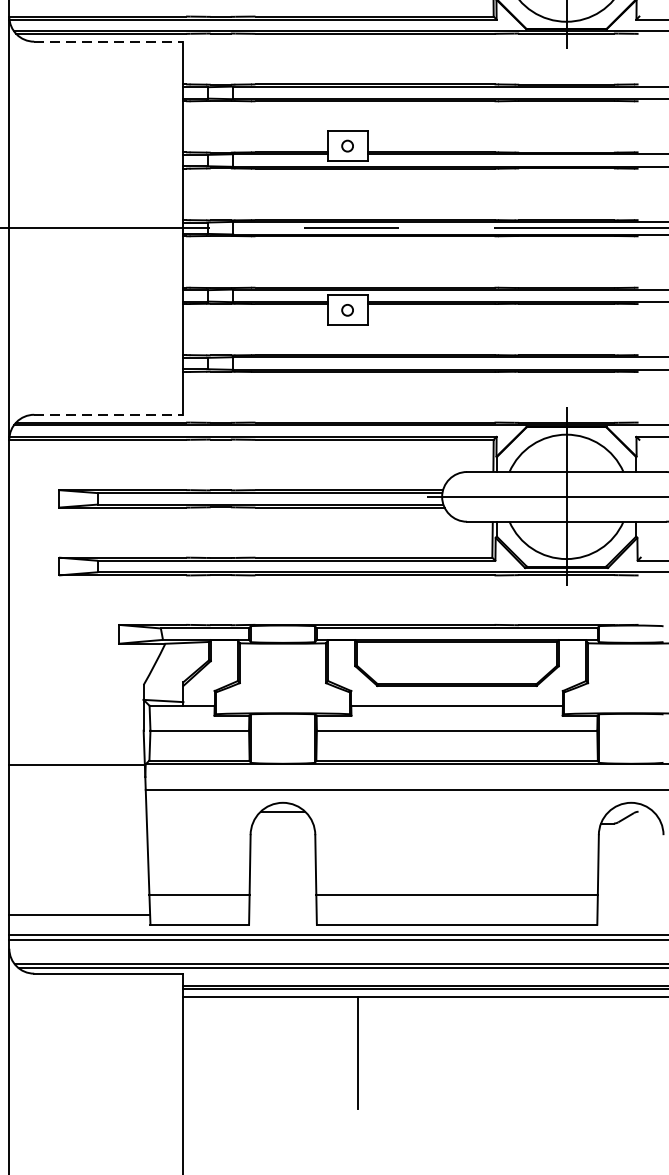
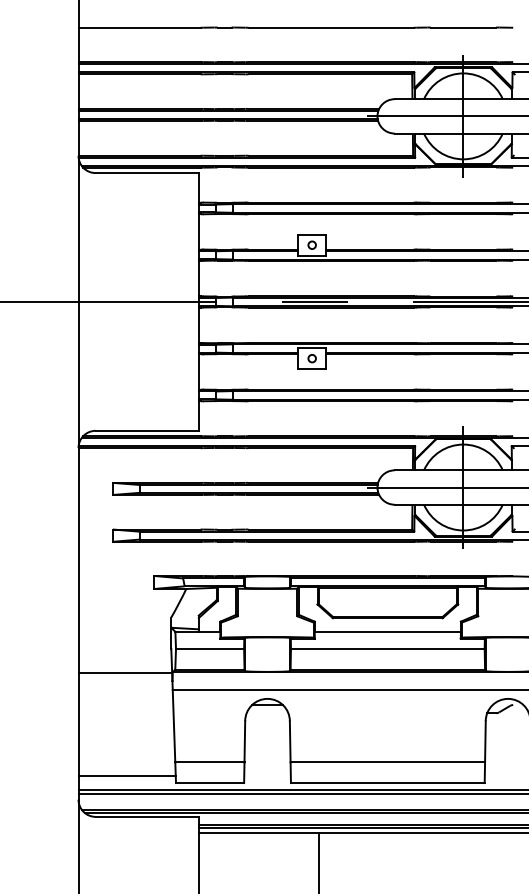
line: (109, 42) -> (147, 173), dashed -> solid
line: (109, 414) -> (147, 430), dashed -> solid

